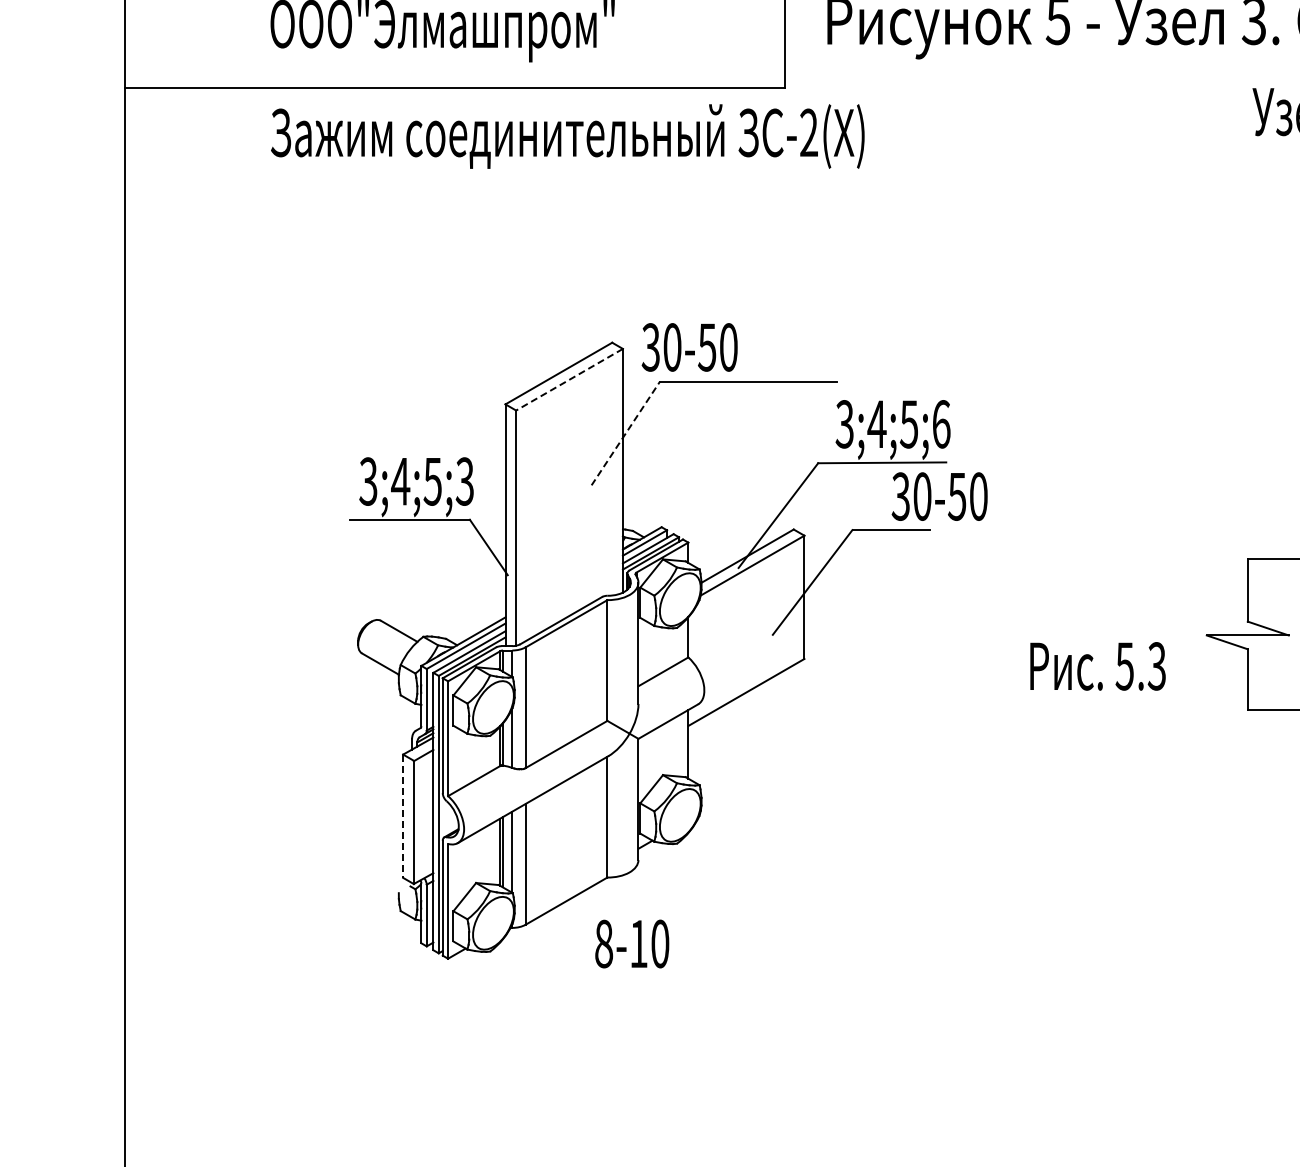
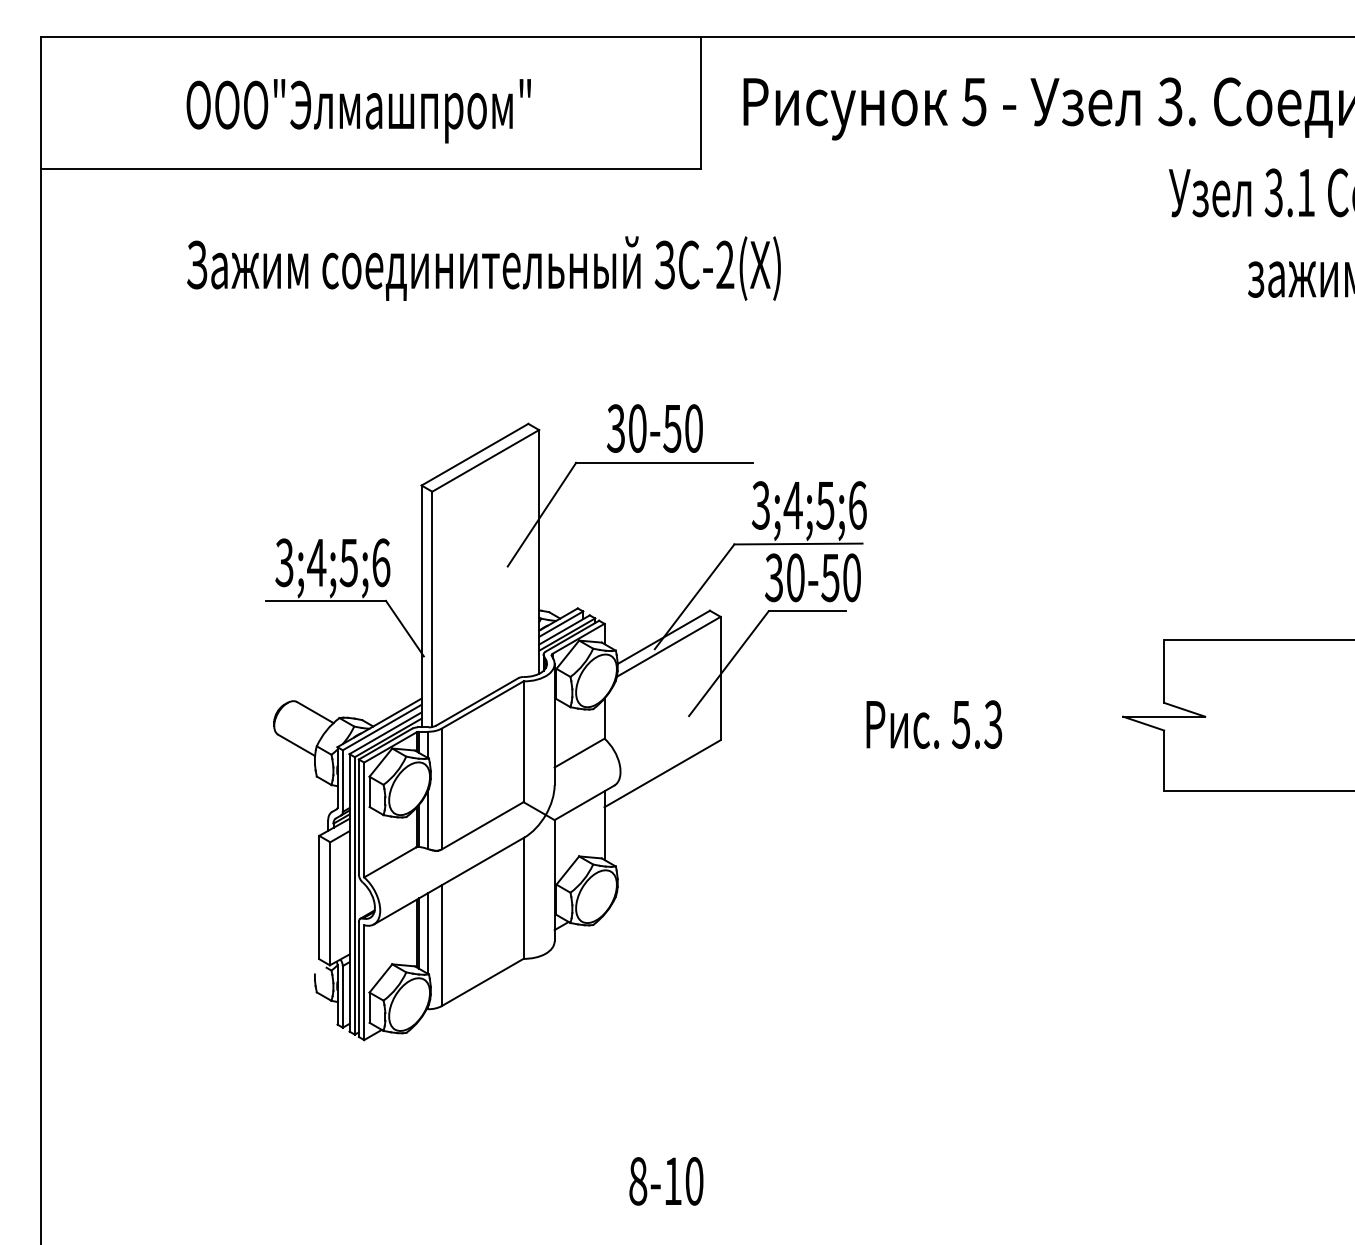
text: (567, 136) -> (483, 268), moved
text: (689, 347) -> (654, 428), moved
line: (569, 379) -> (485, 460), dashed -> solid
line: (626, 433) -> (542, 514), dashed -> solid
text: (464, 481) -> (380, 562), 3;4;5;3 -> 3;4;5;6
text: (939, 496) -> (812, 577), moved
text: (1098, 666) -> (934, 724), moved
line: (403, 816) -> (319, 897), dashed -> solid
text: (632, 944) -> (666, 1181), moved

